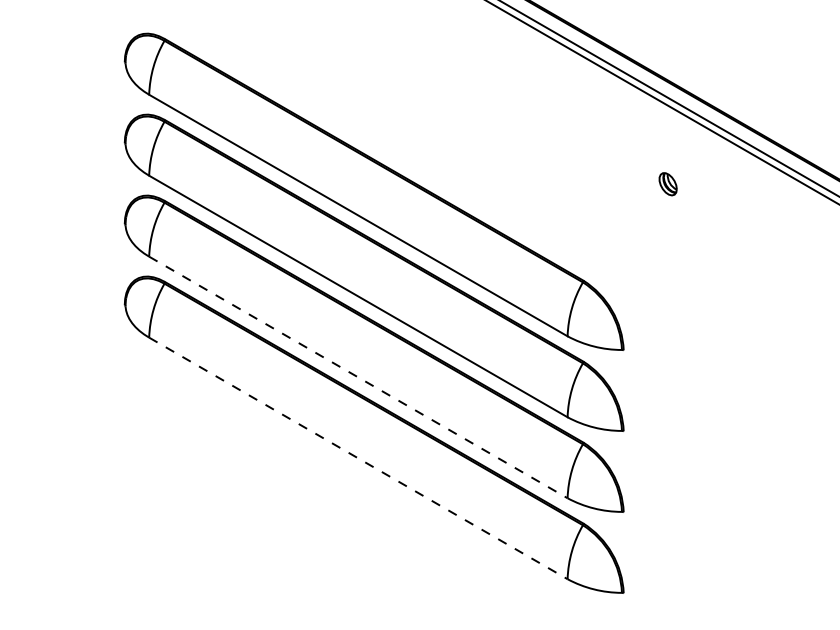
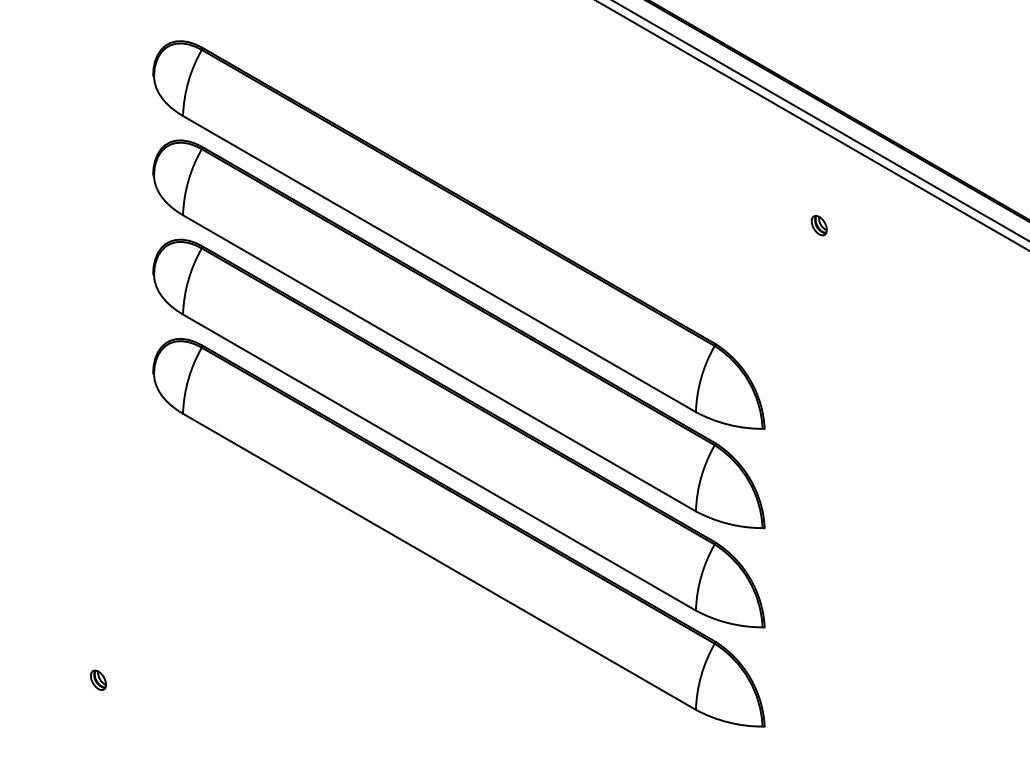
part: (668, 183) -> (819, 224), size x0.71
line: (358, 377) -> (439, 462), dashed -> solid
line: (358, 458) -> (439, 561), dashed -> solid
part: (80, 554) -> (98, 679), added

